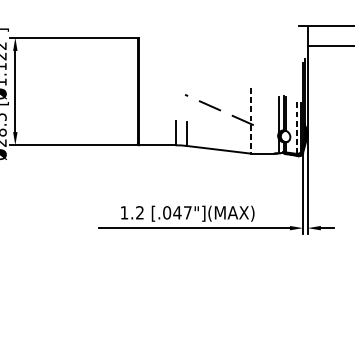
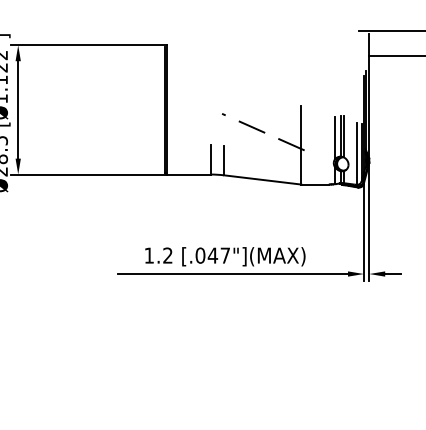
line: (251, 121) -> (301, 145), dashed -> solid
line: (296, 127) -> (356, 153), dashed -> solid

